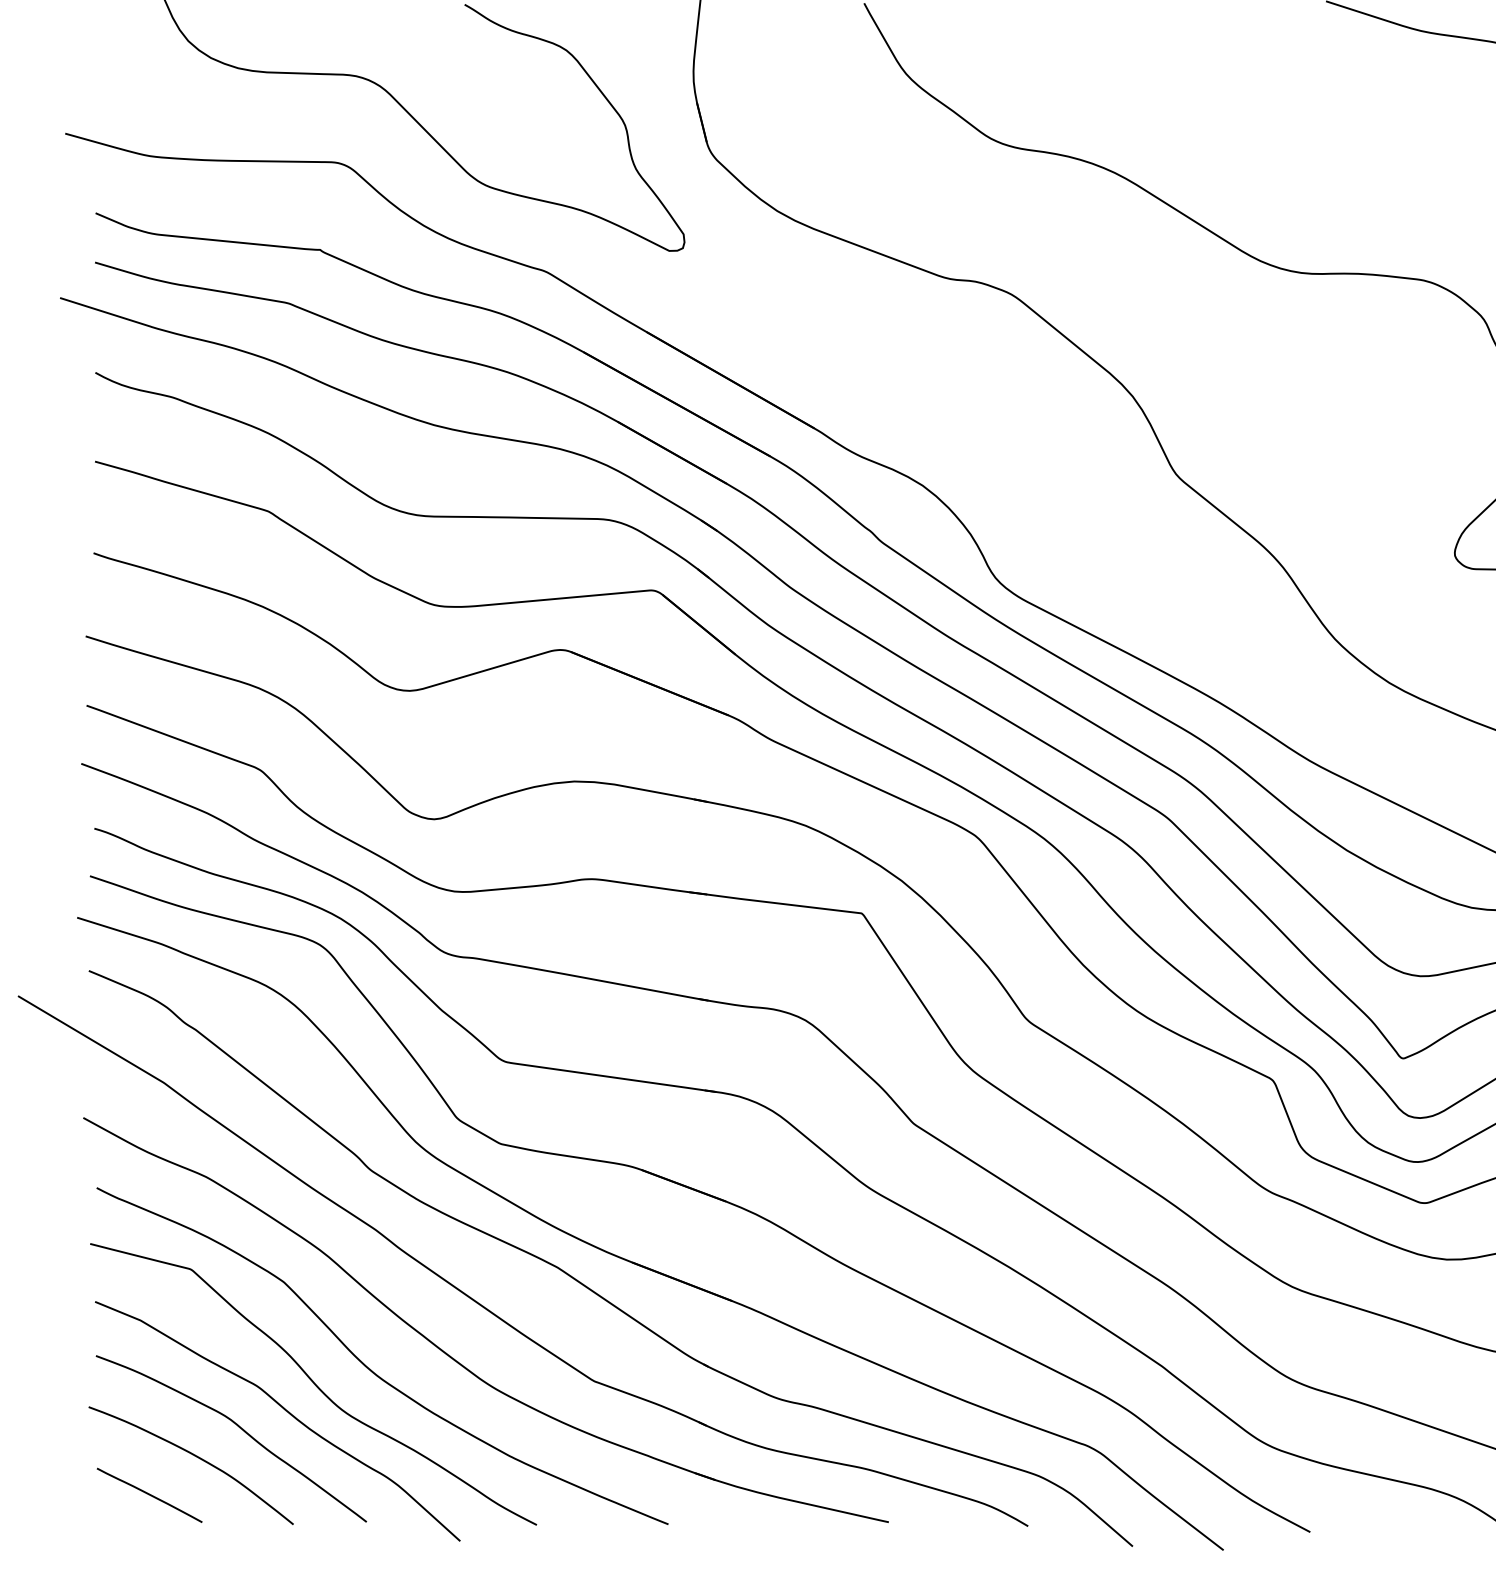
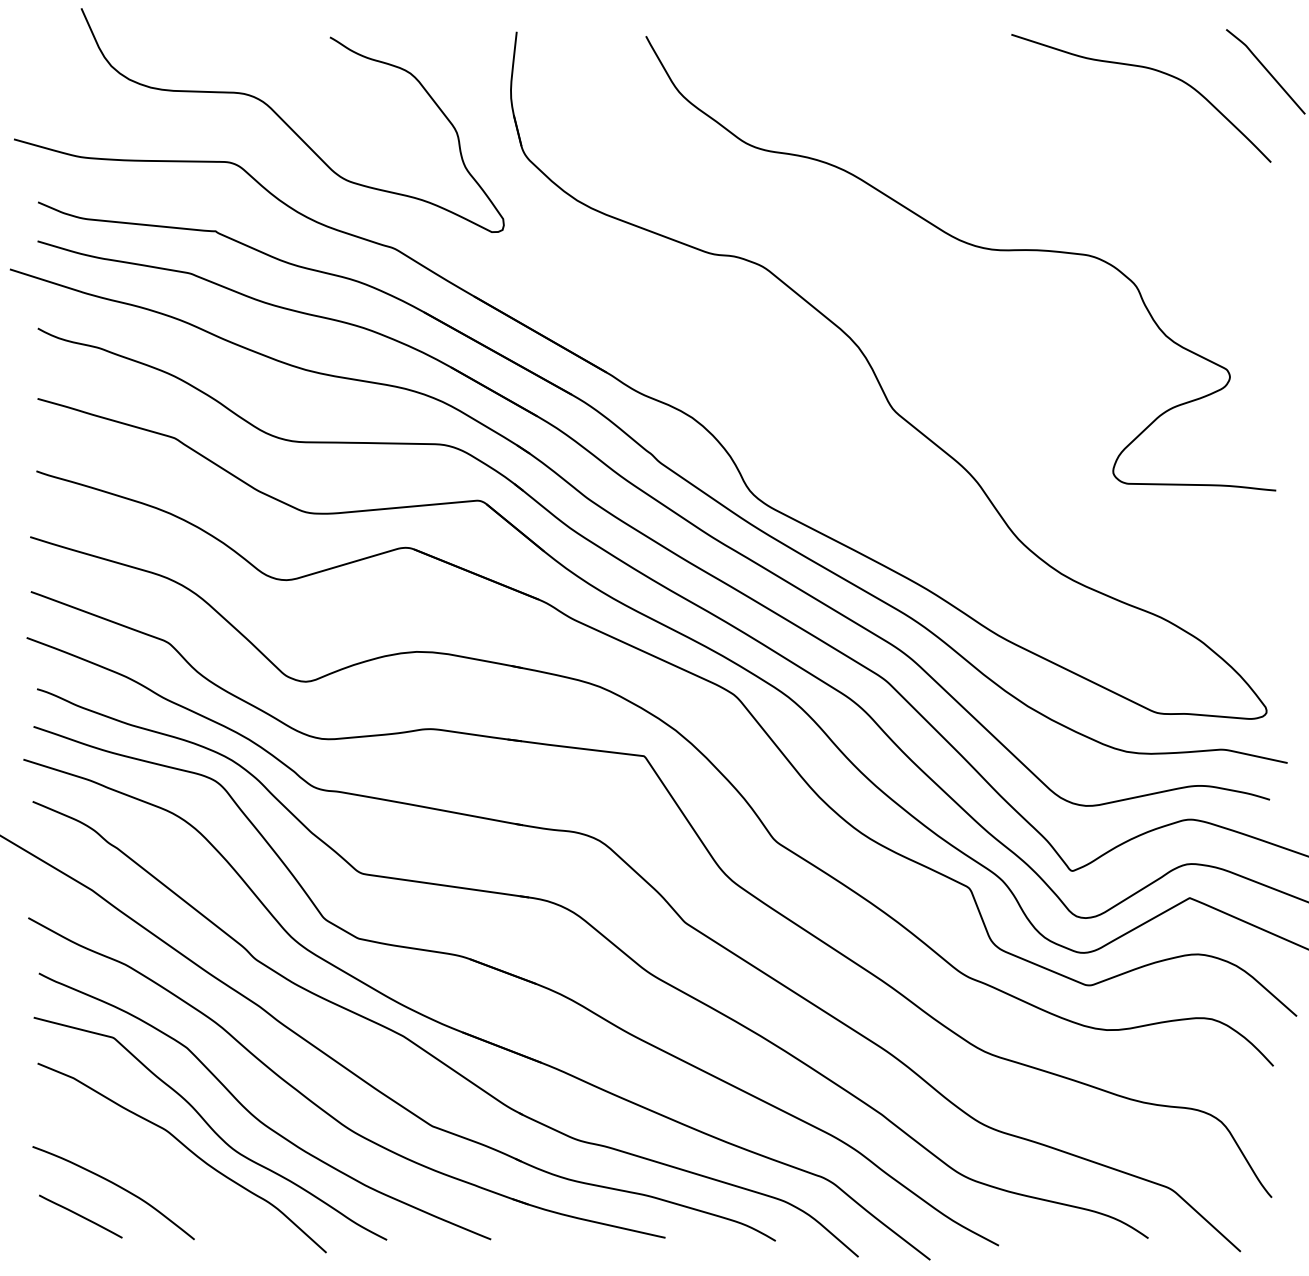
curve: (240, 1429) -> (152, 1164), removed

